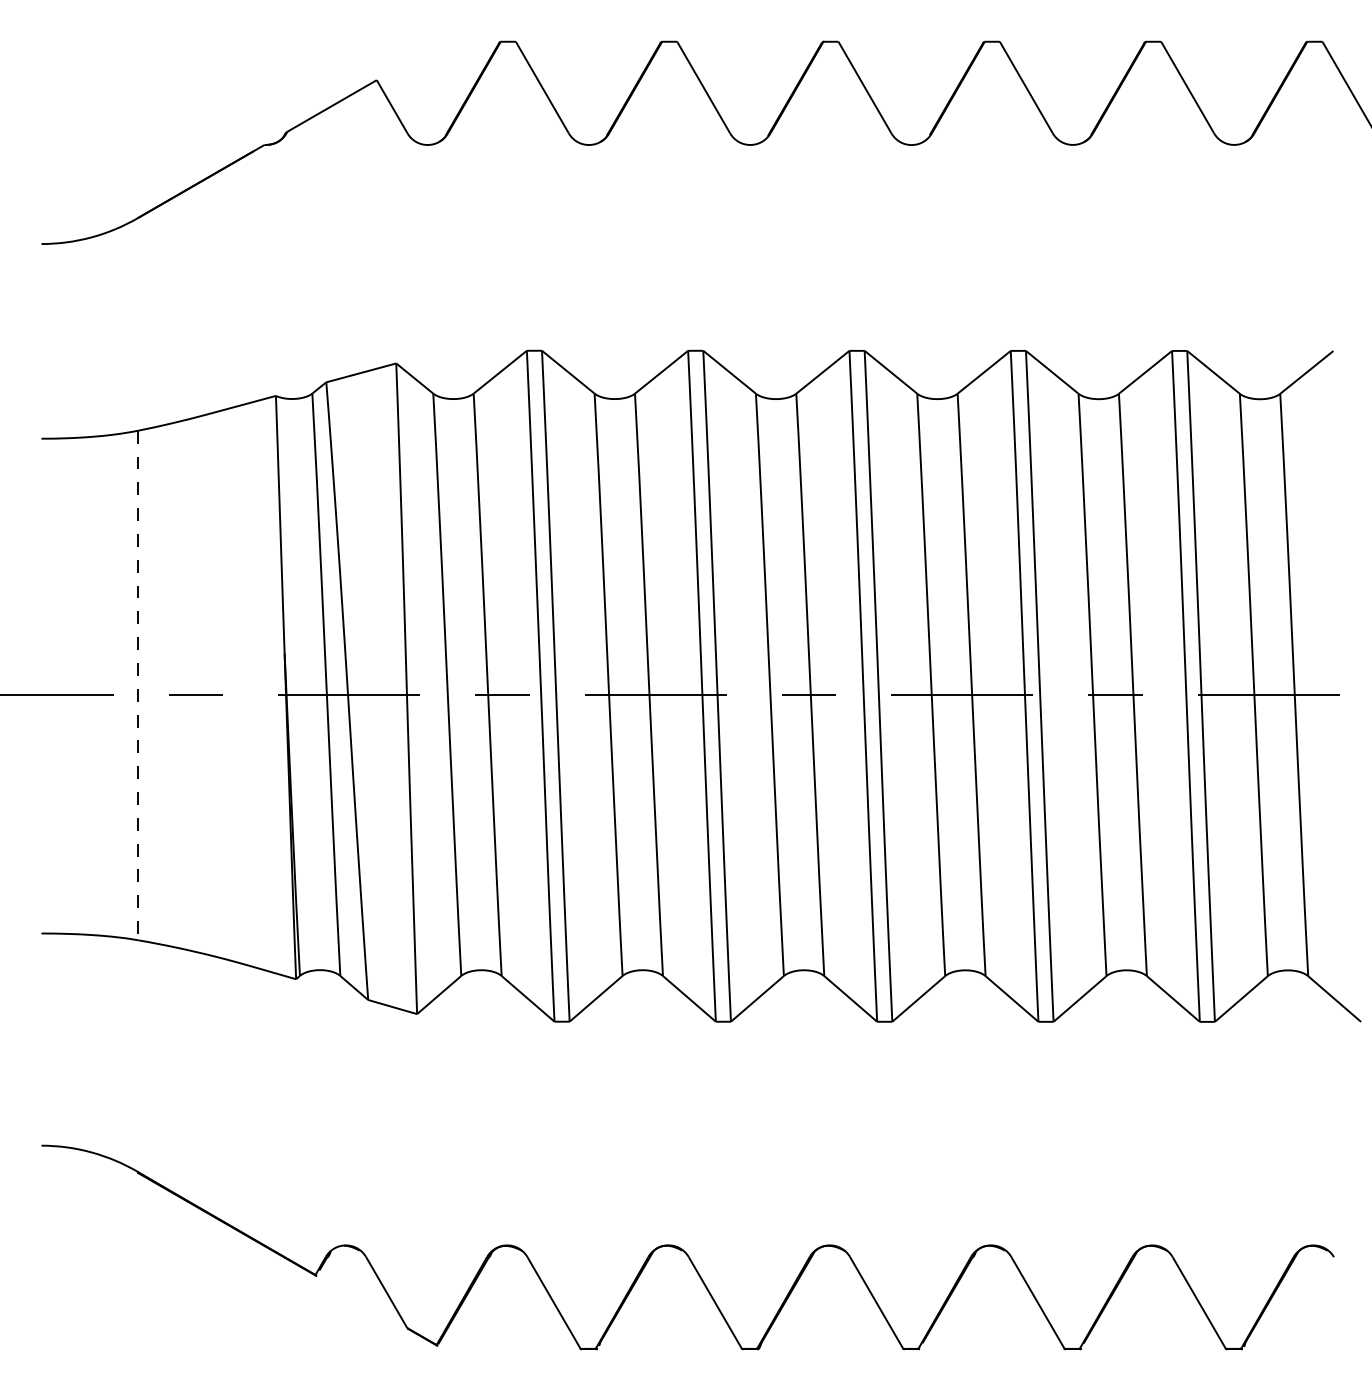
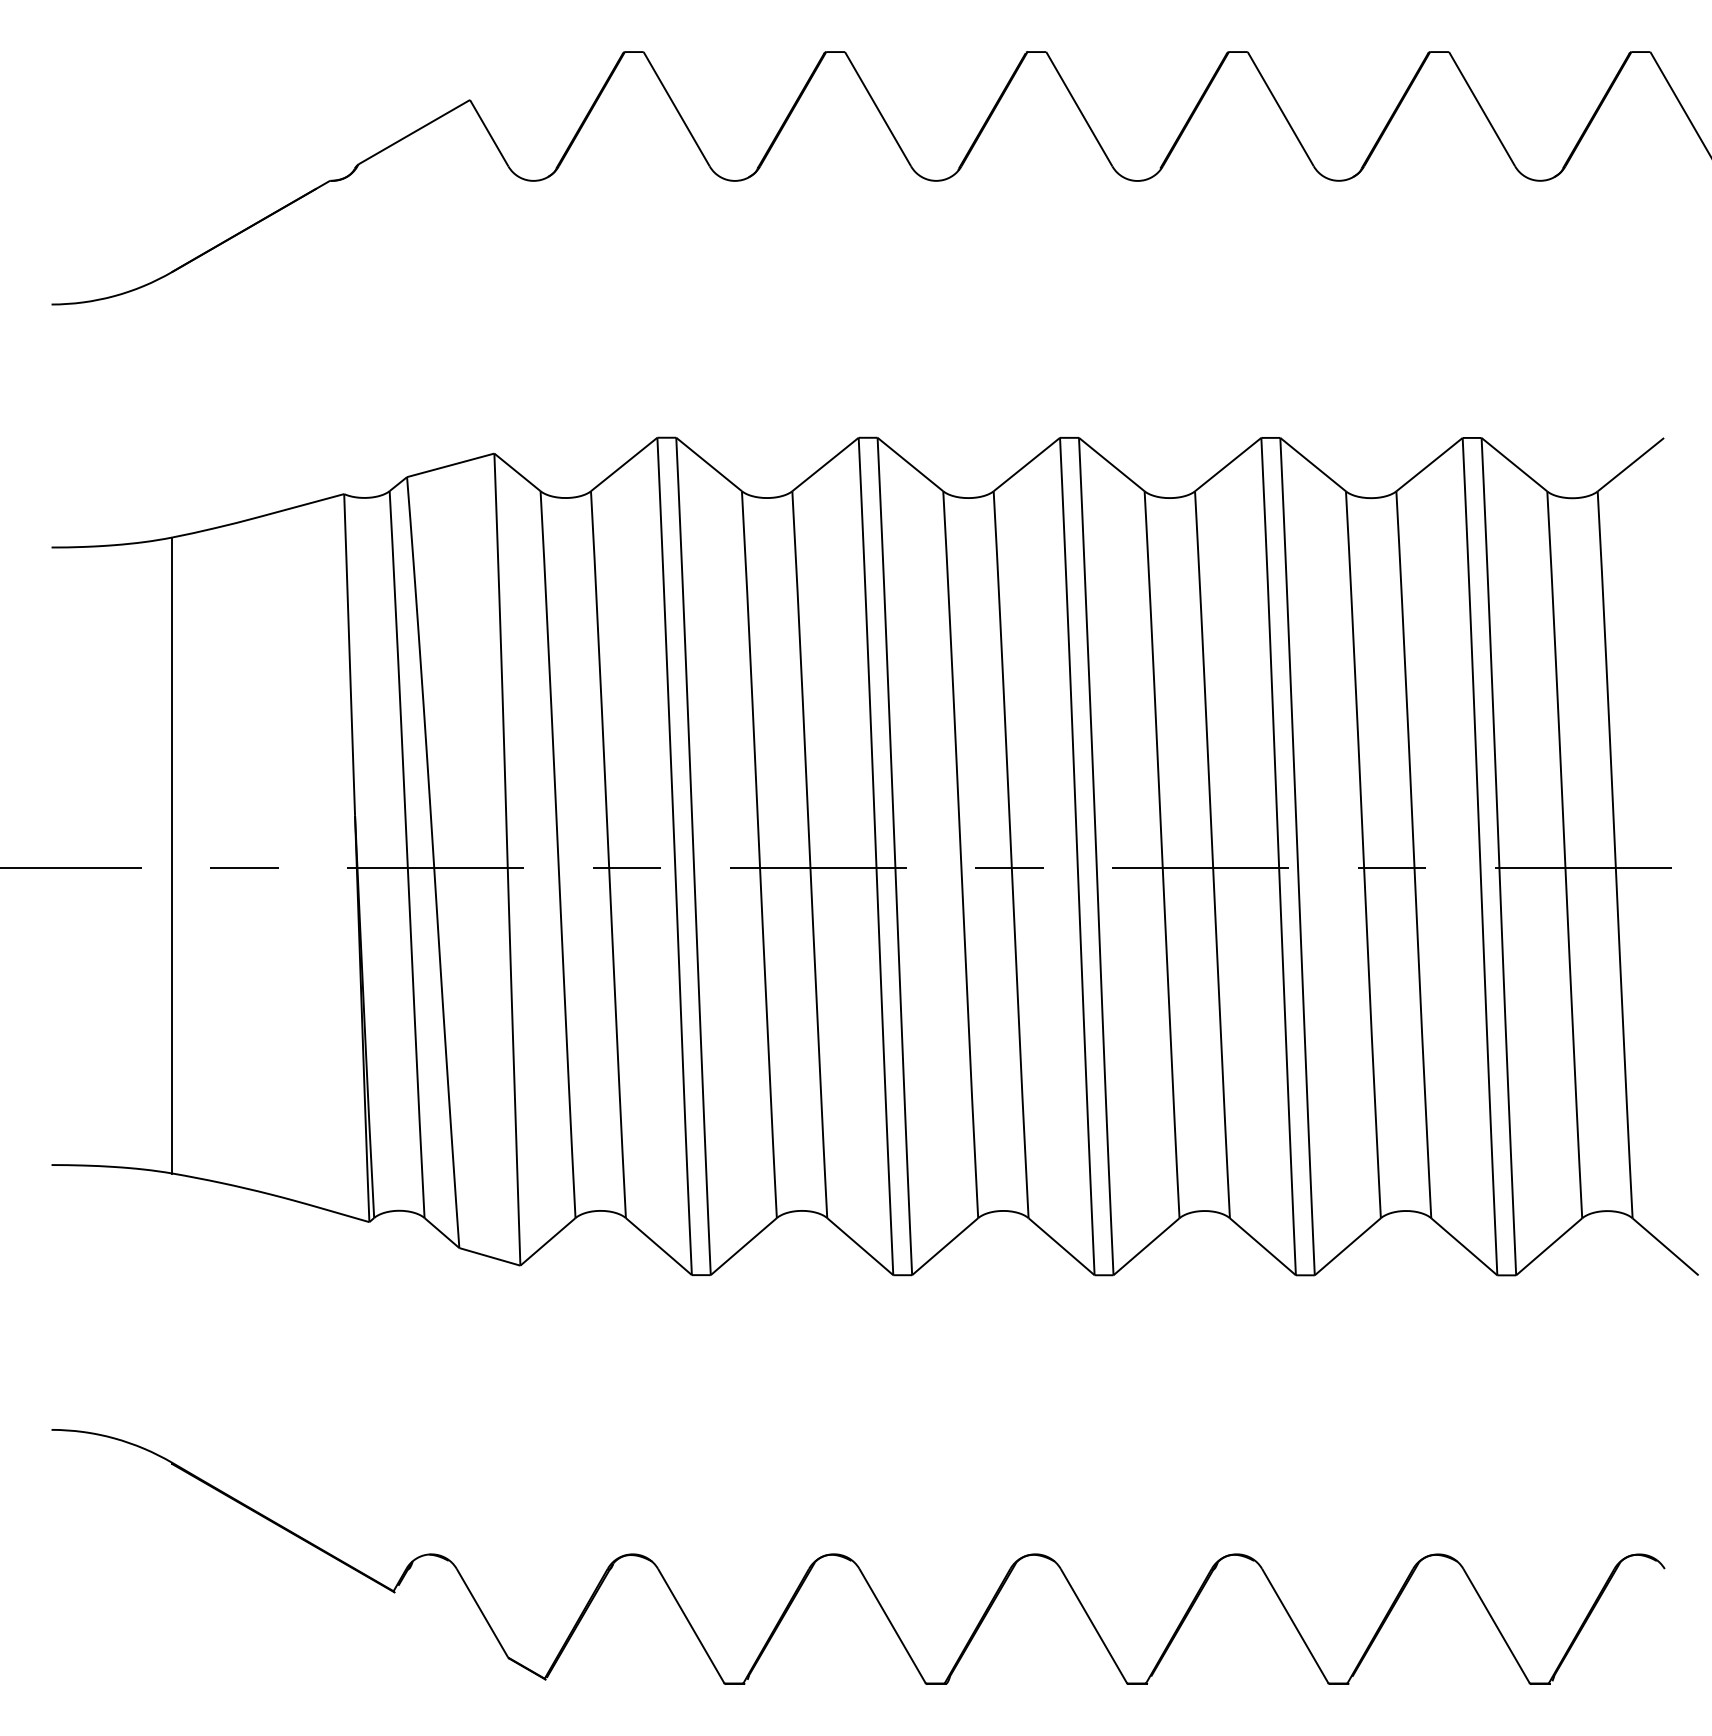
line: (138, 685) -> (172, 855), dashed -> solid

